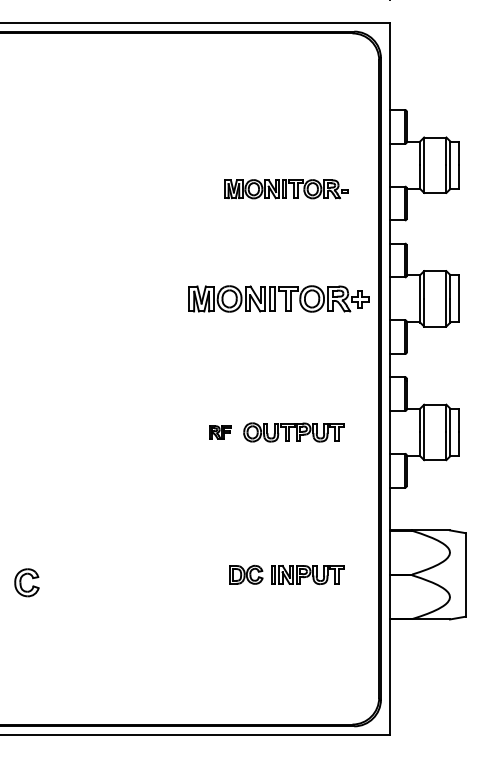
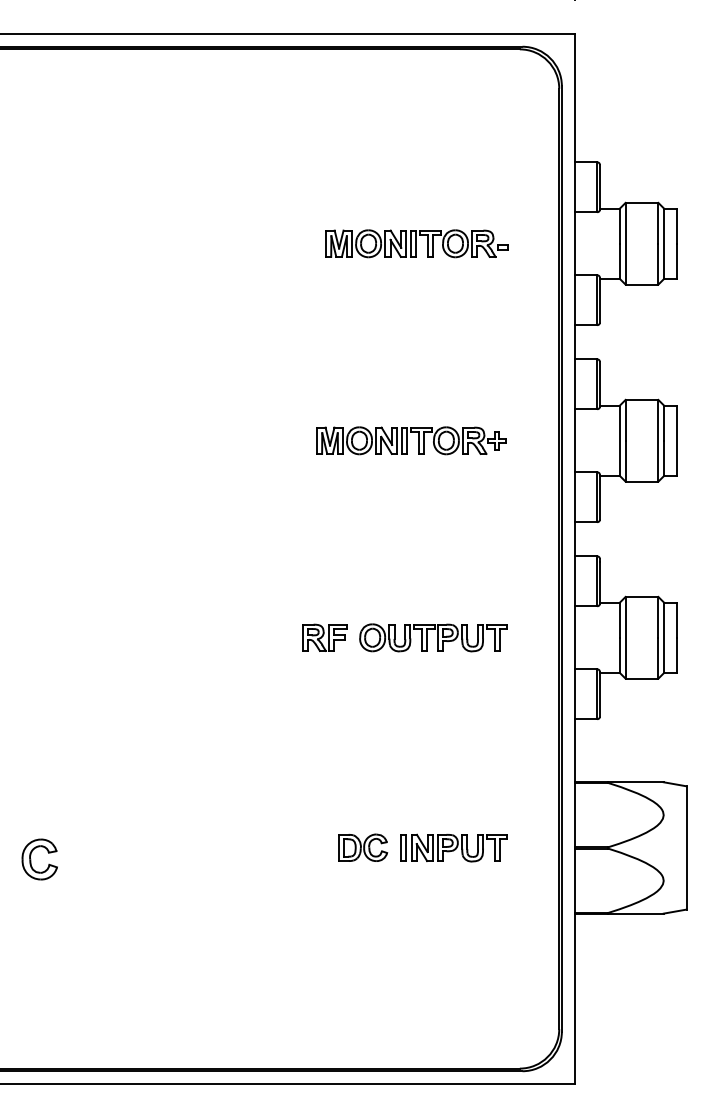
part: (286, 189) -> (416, 244), moved
part: (278, 298) -> (410, 440), size x0.71
part: (219, 432) -> (323, 637), size x1.43

